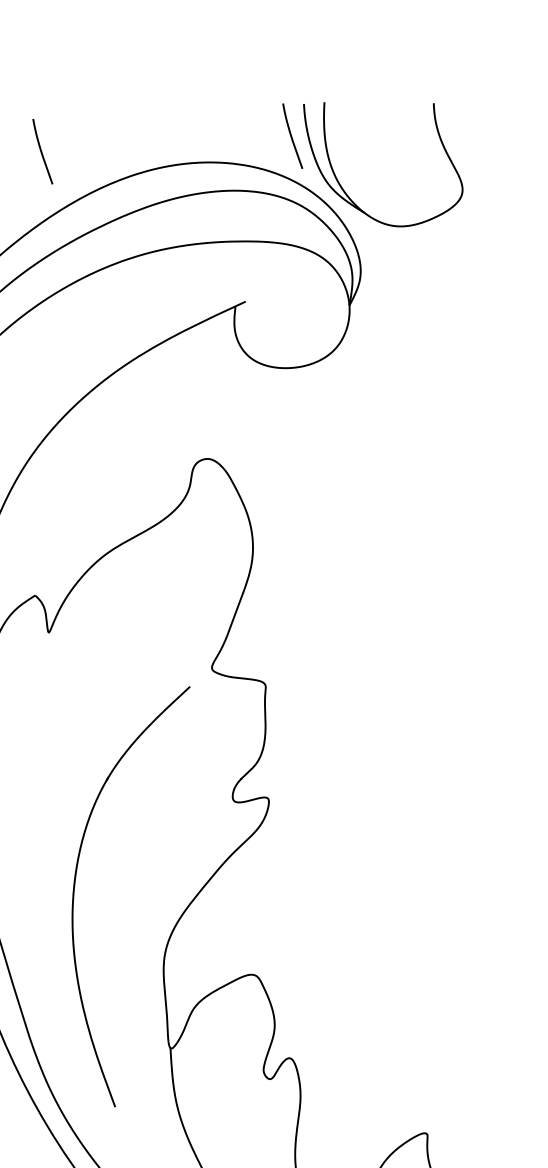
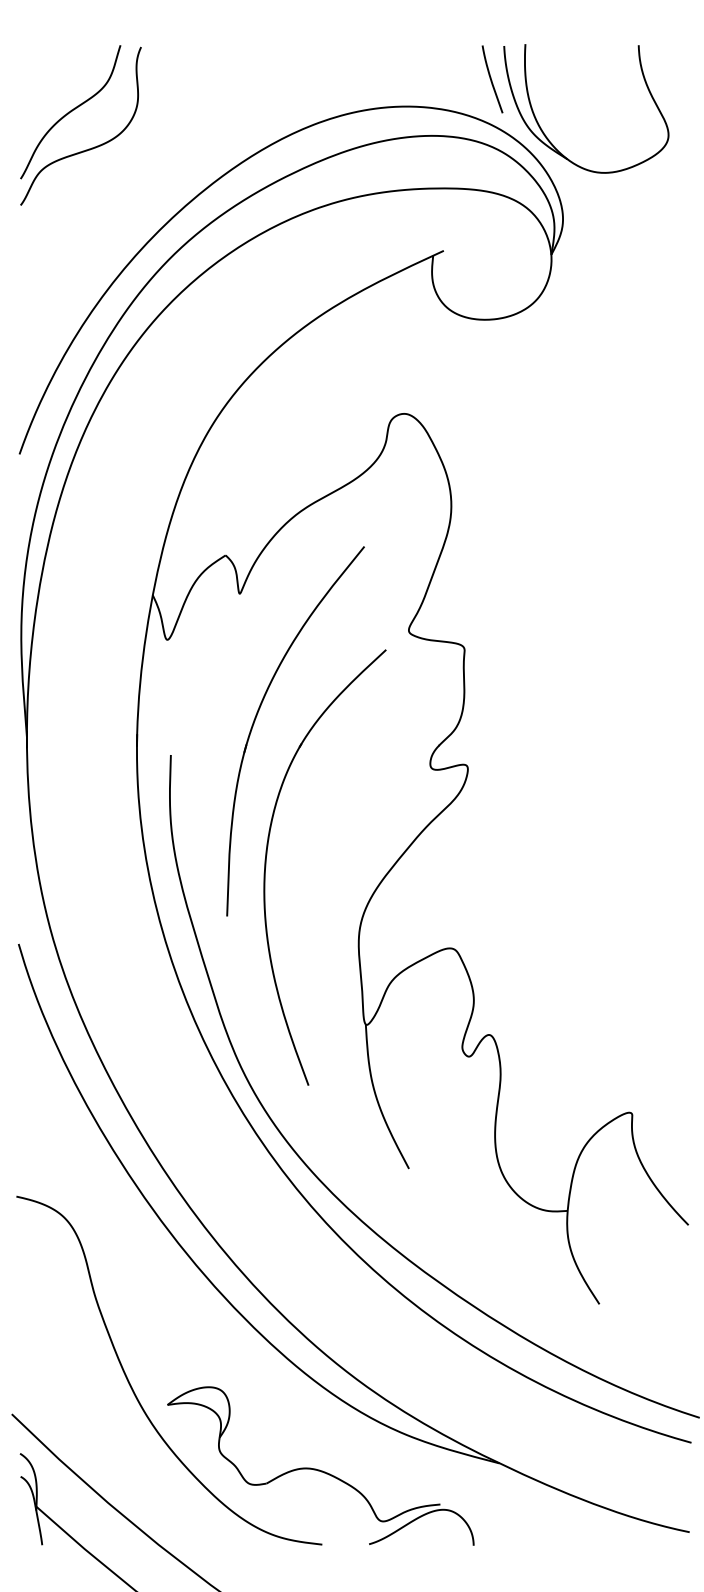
curve: (41, 151) -> (232, 95), removed
part: (64, 752) -> (256, 718), added

